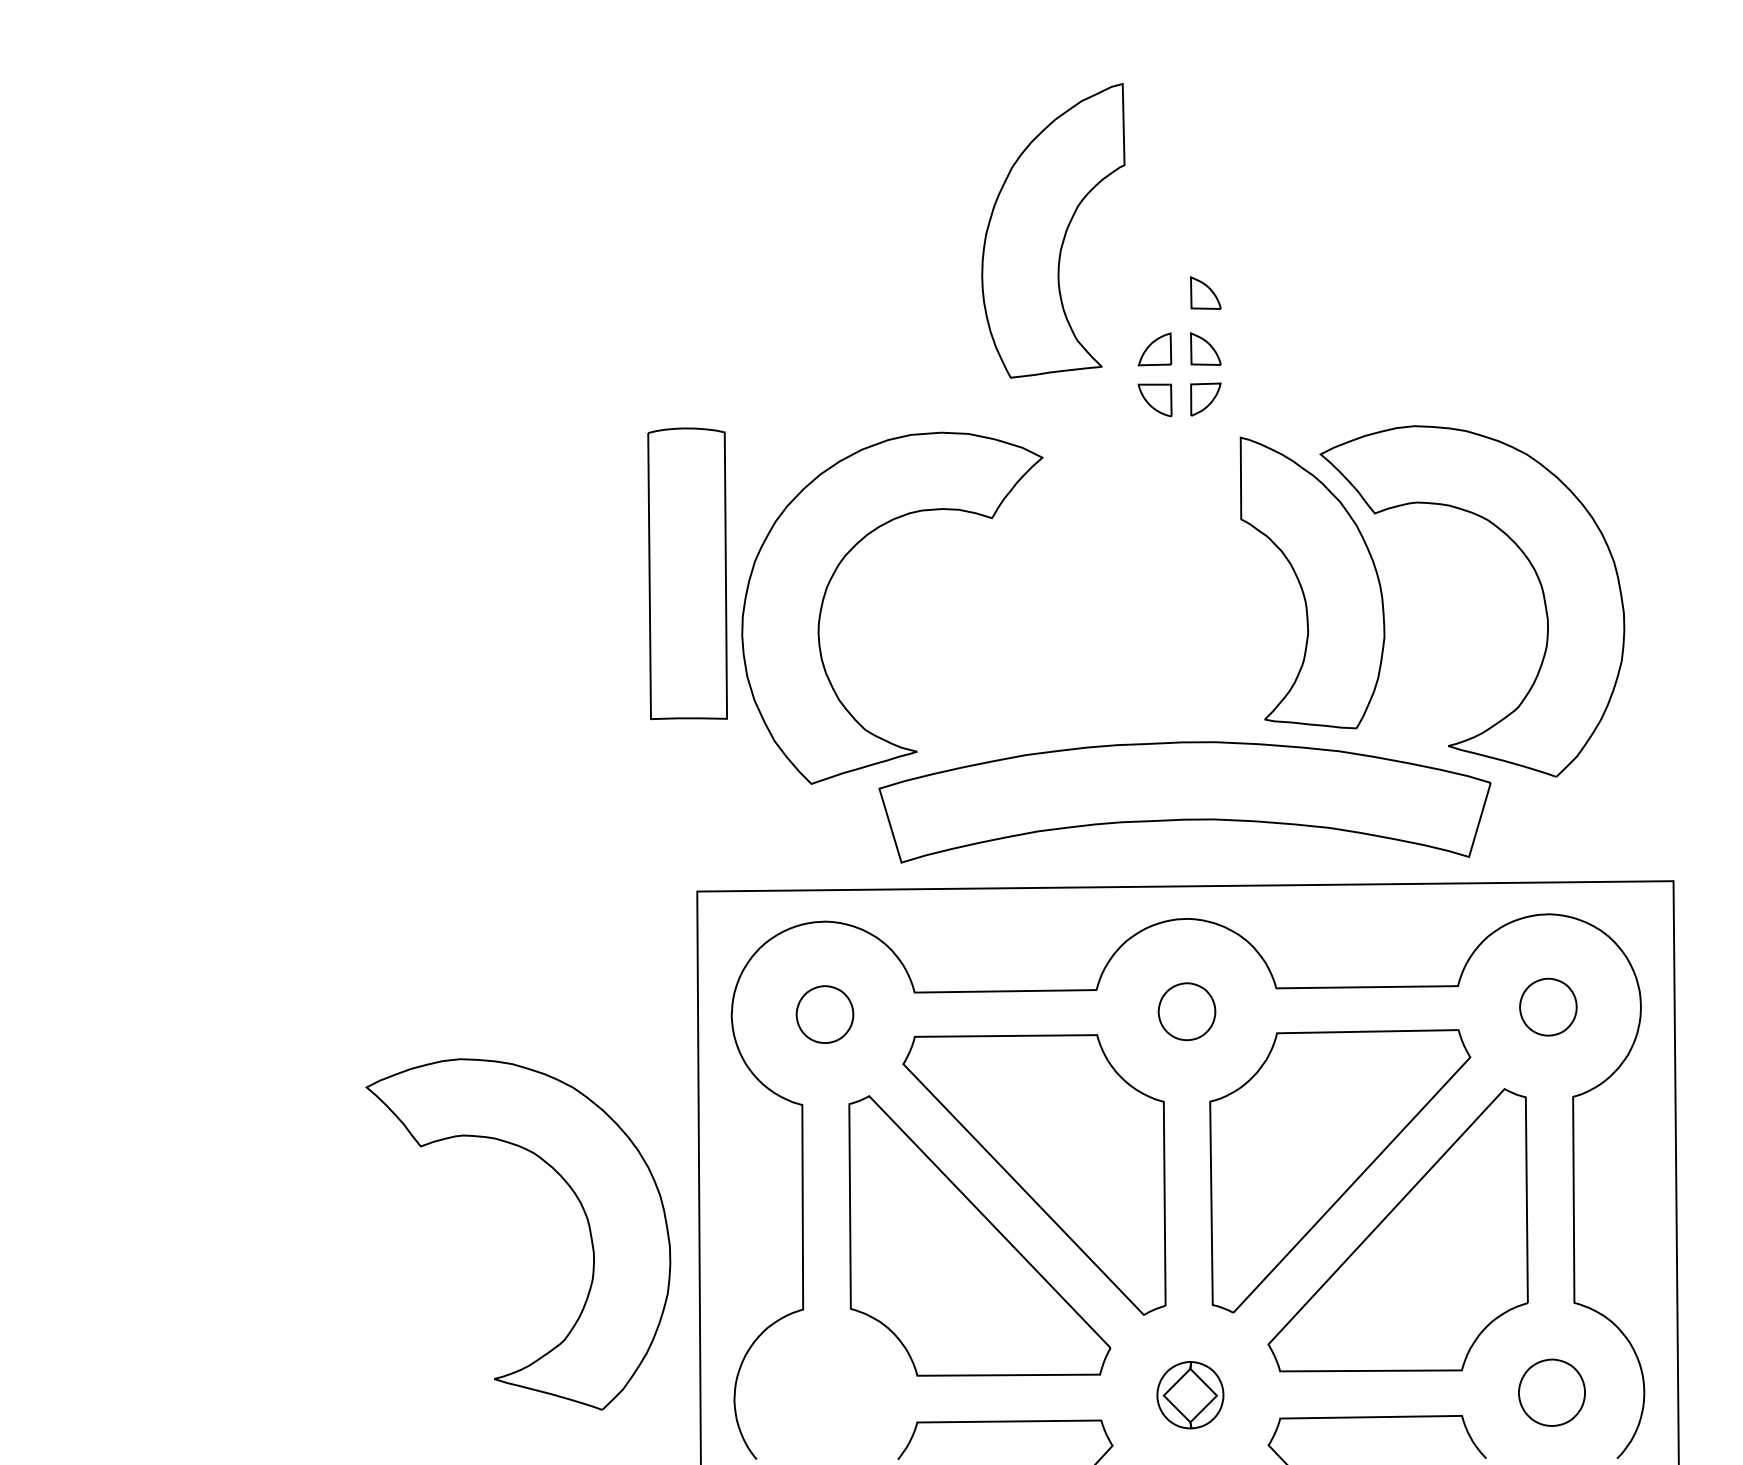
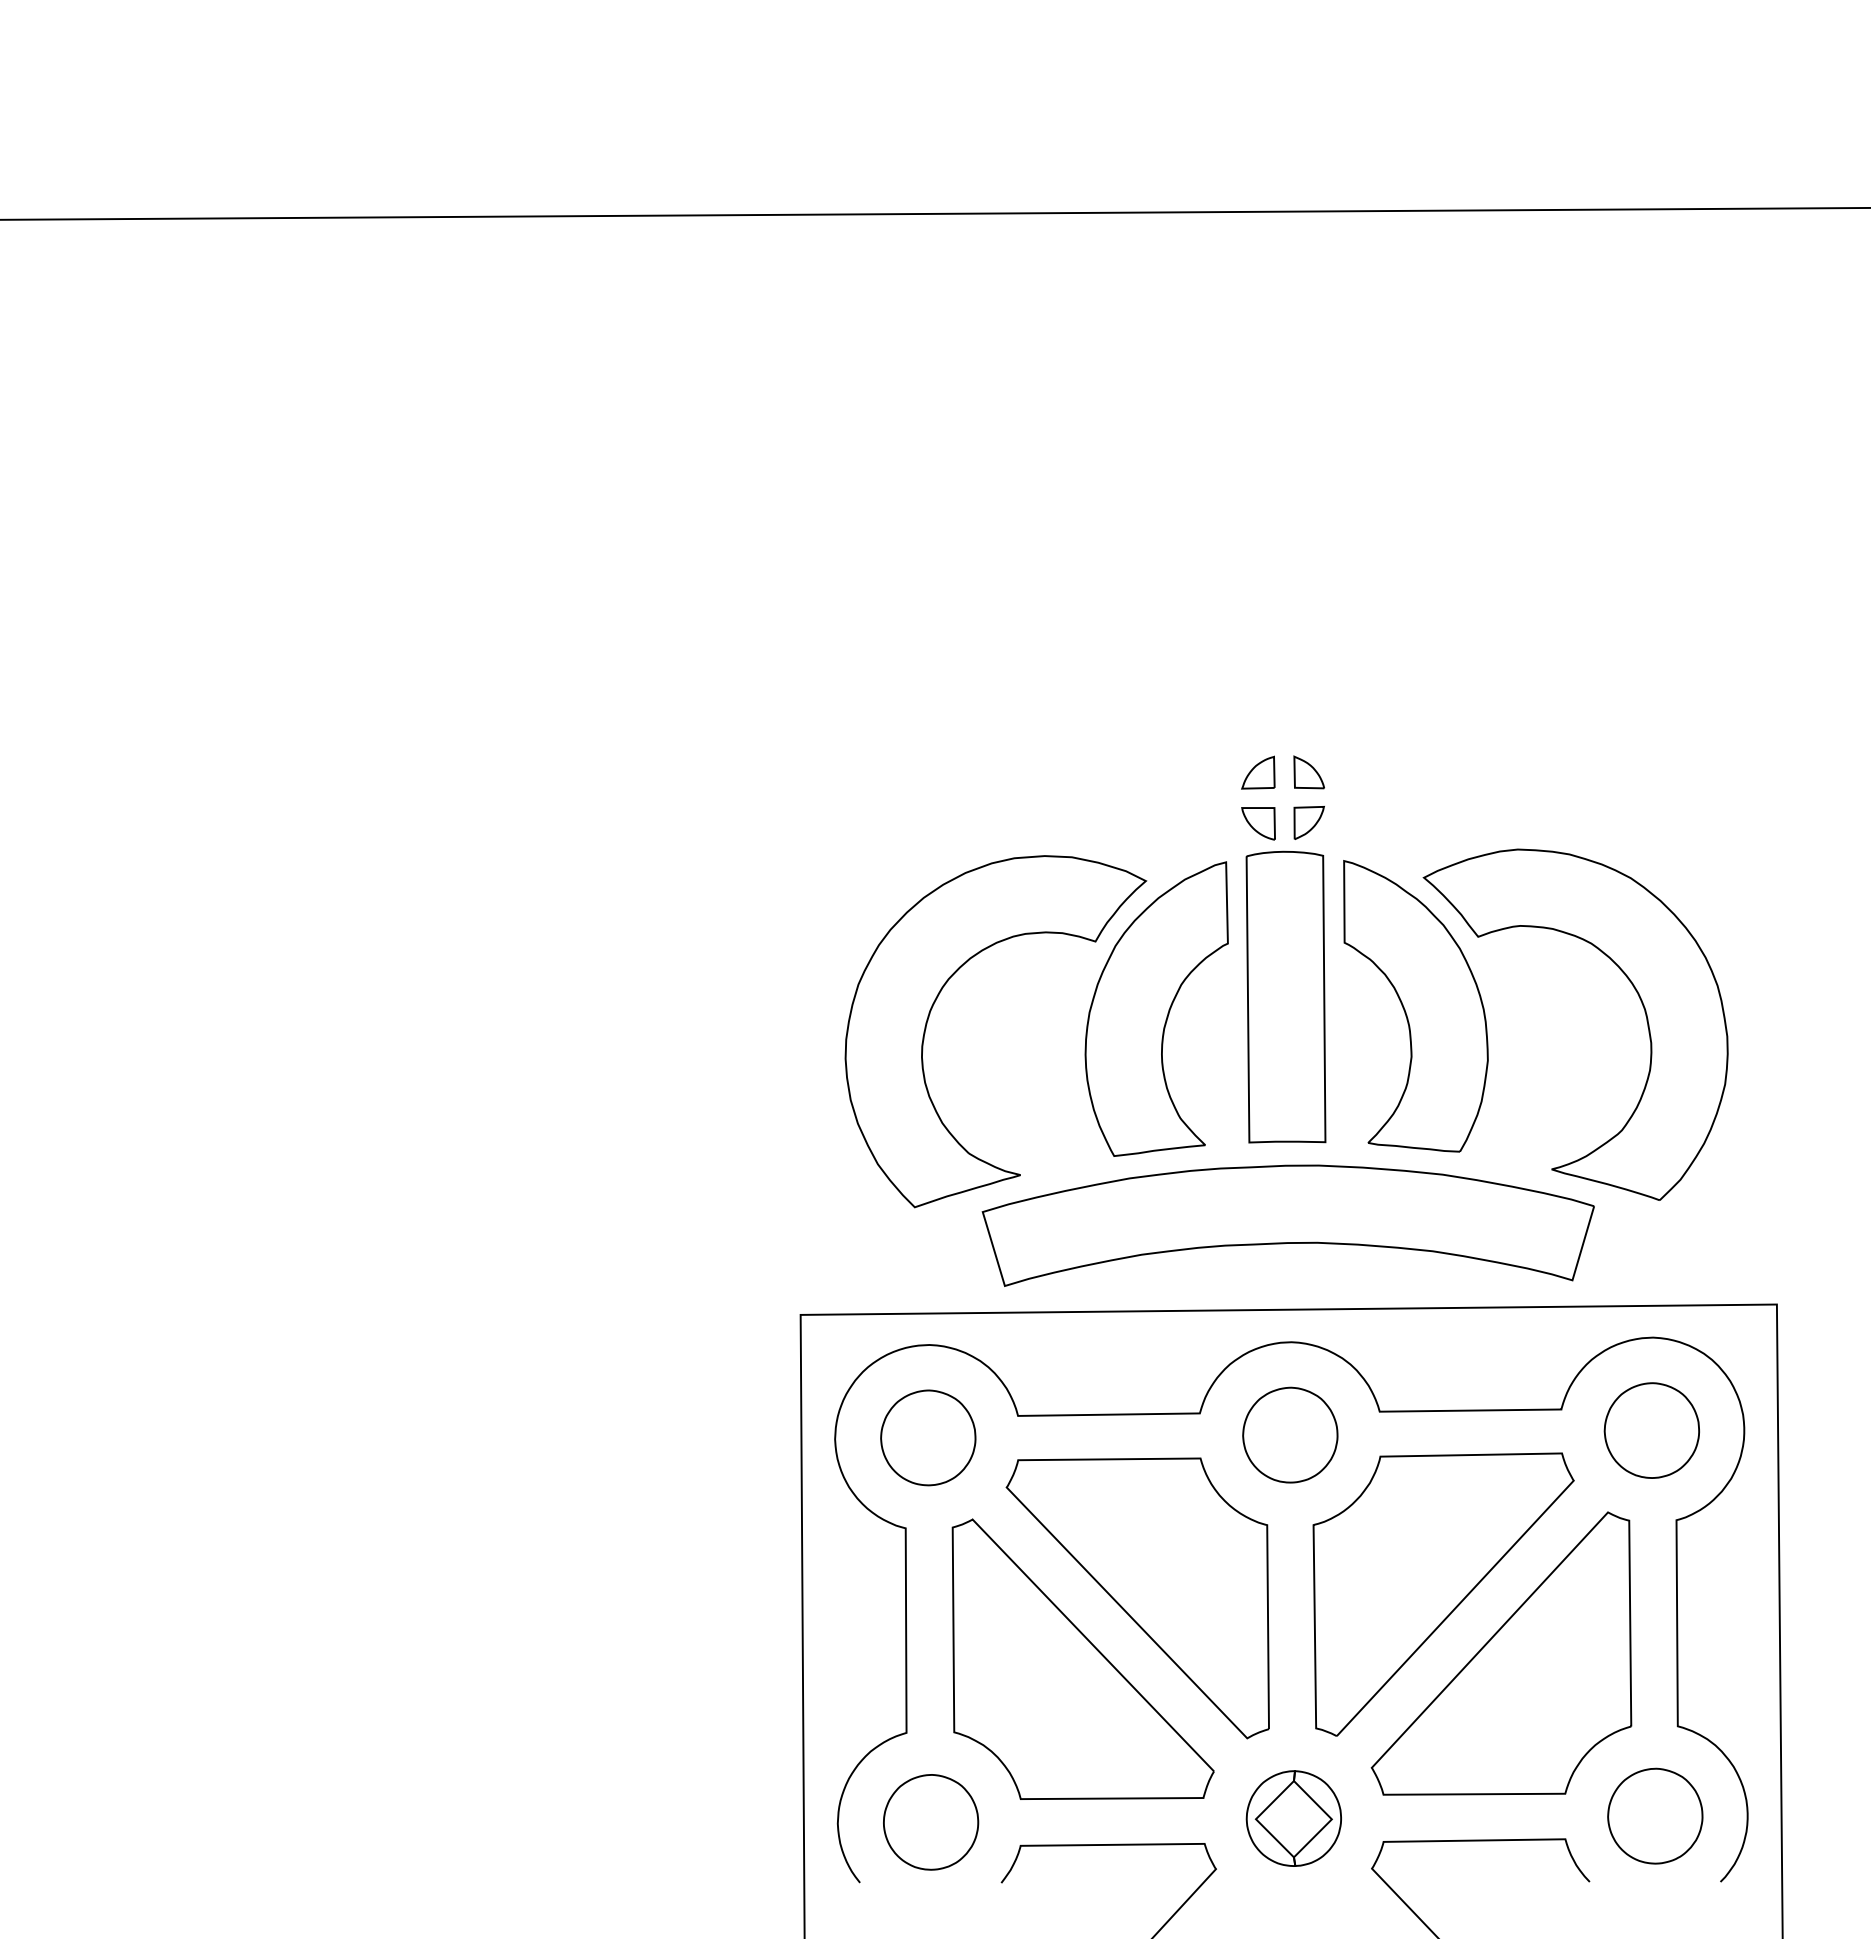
part: (1053, 230) -> (1156, 1008), moved
part: (1205, 293) -> (1308, 716), removed
part: (687, 573) -> (1285, 996), moved
part: (1548, 1007) -> (1651, 1430), size x1.67
part: (1187, 1011) -> (1290, 1434), size x1.67
part: (825, 1014) -> (928, 1437), size x1.67
part: (577, 1199) -> (680, 1622), removed
part: (1552, 1392) -> (1655, 1815), size x1.43
part: (1190, 1395) -> (1293, 1818), size x1.43
part: (828, 1399) -> (931, 1822), added

